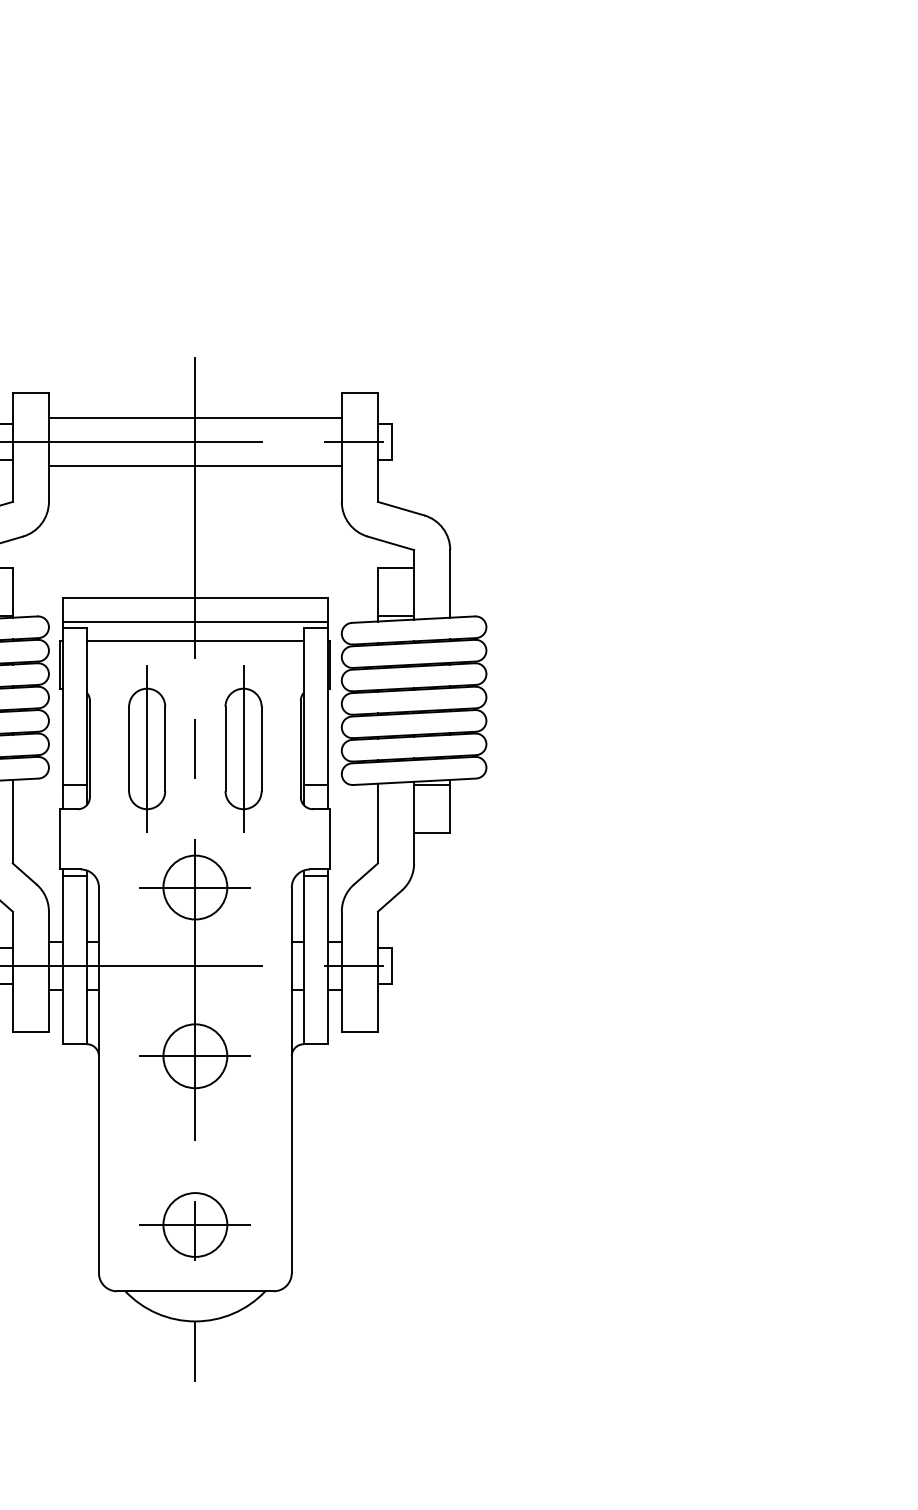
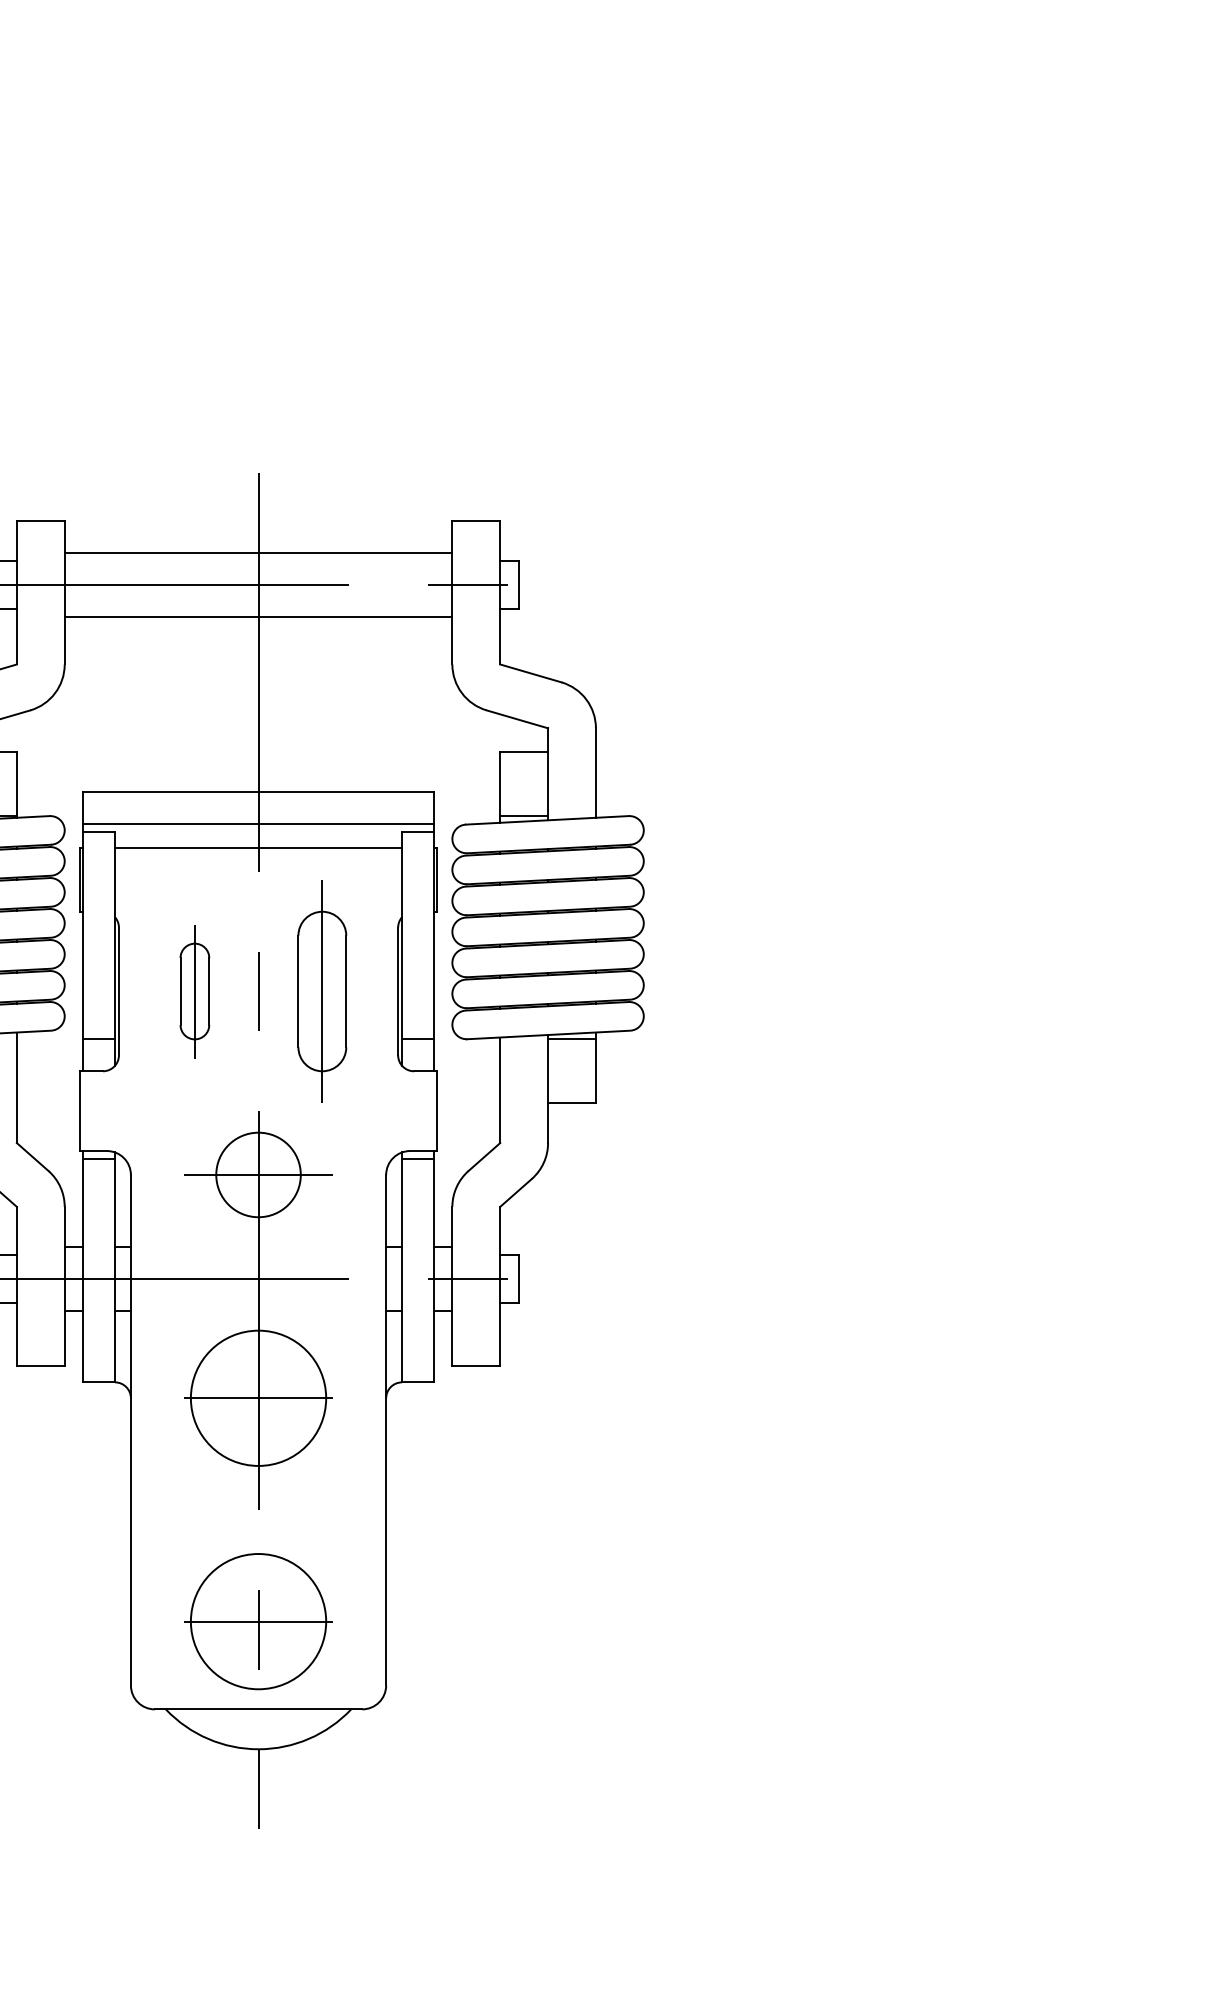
part: (147, 748) -> (195, 990), size x0.6
circle: (195, 1056) -> (258, 1398), size x1.6
circle: (195, 1224) -> (258, 1620), size x1.6

